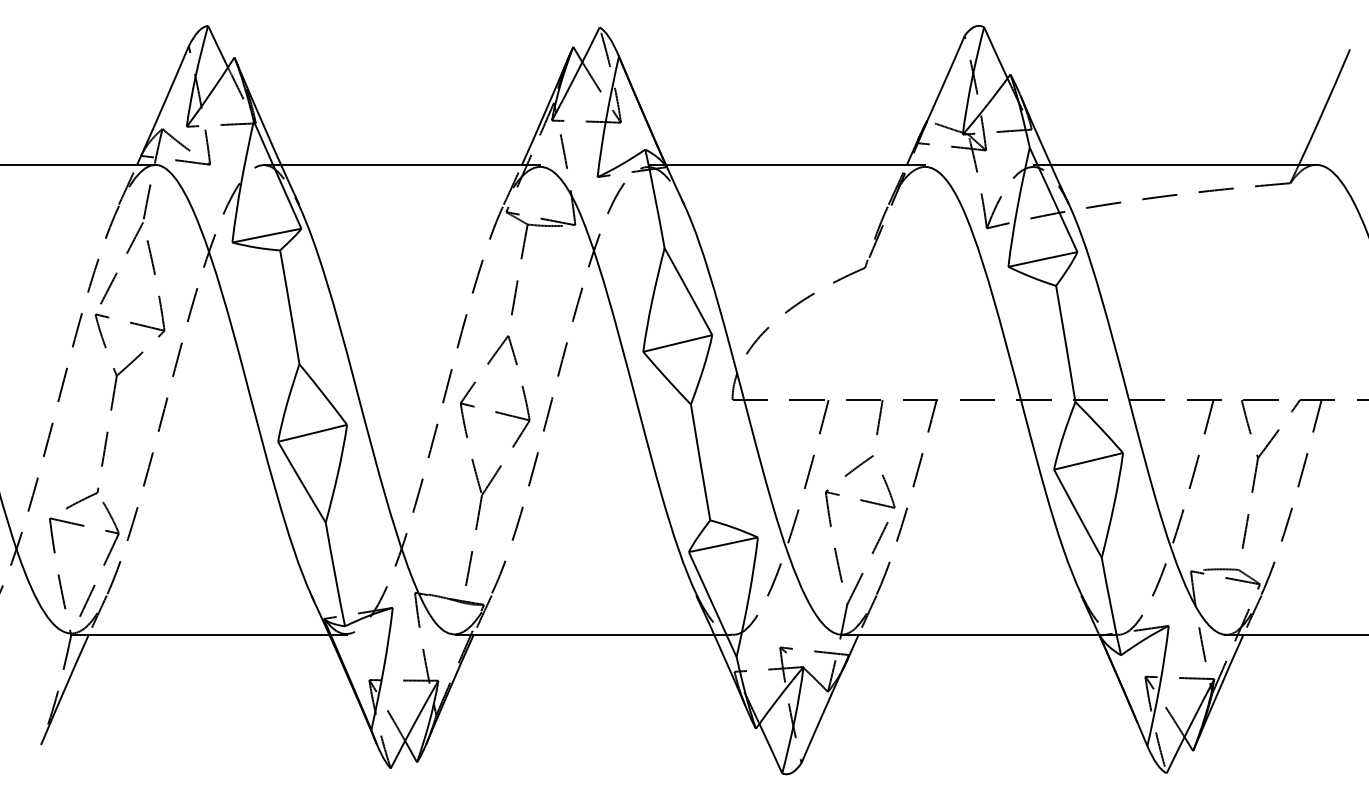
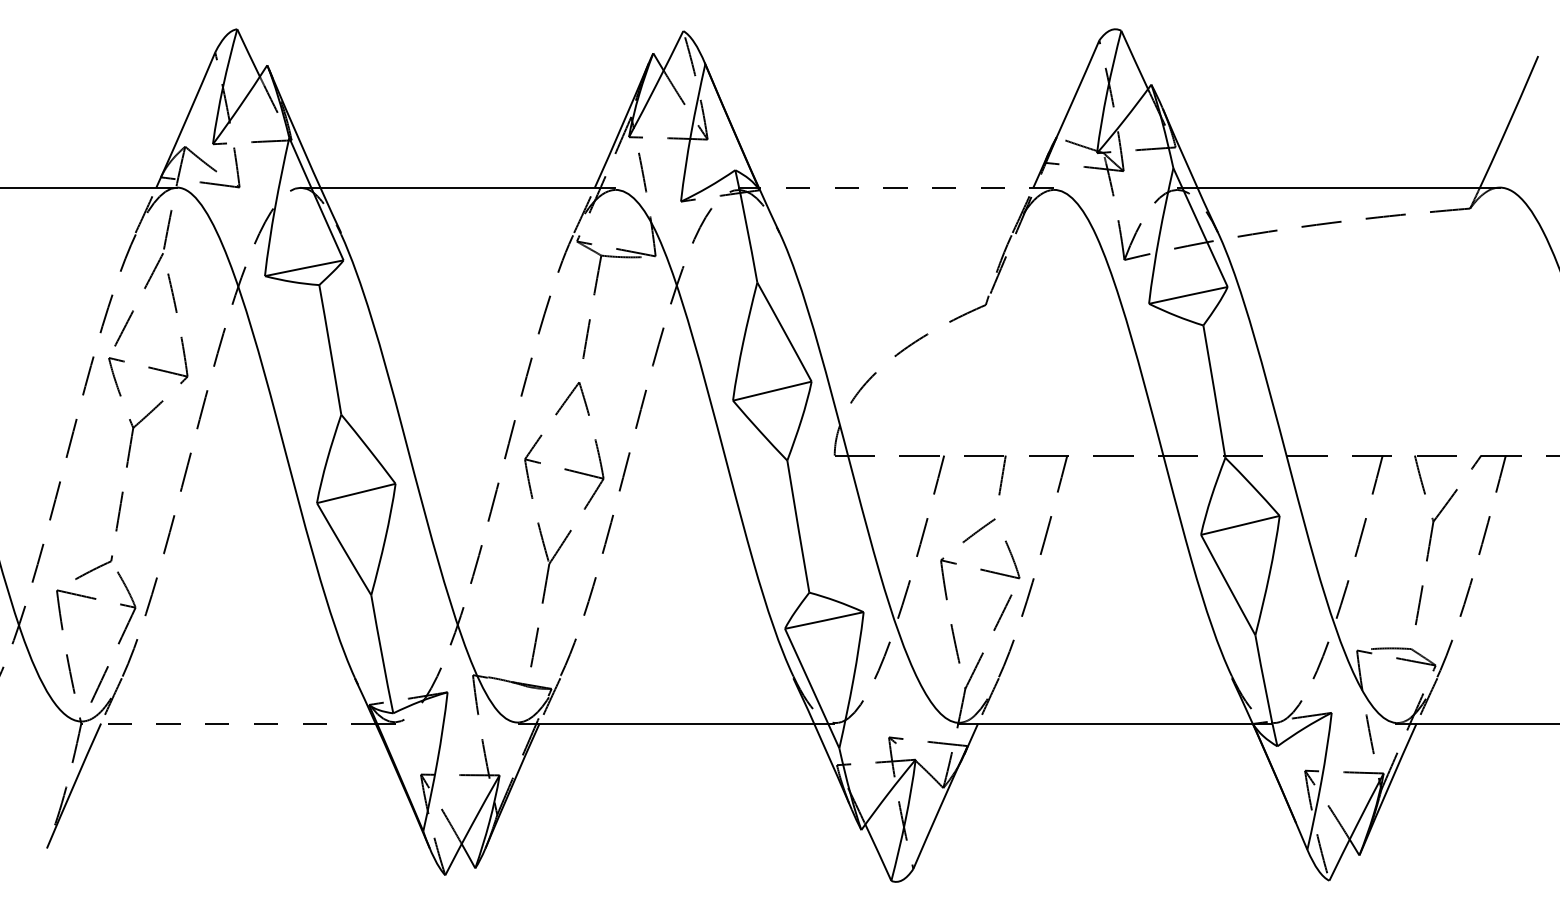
line: (794, 164) -> (905, 187), solid -> dashed
line: (199, 635) -> (227, 723), solid -> dashed

